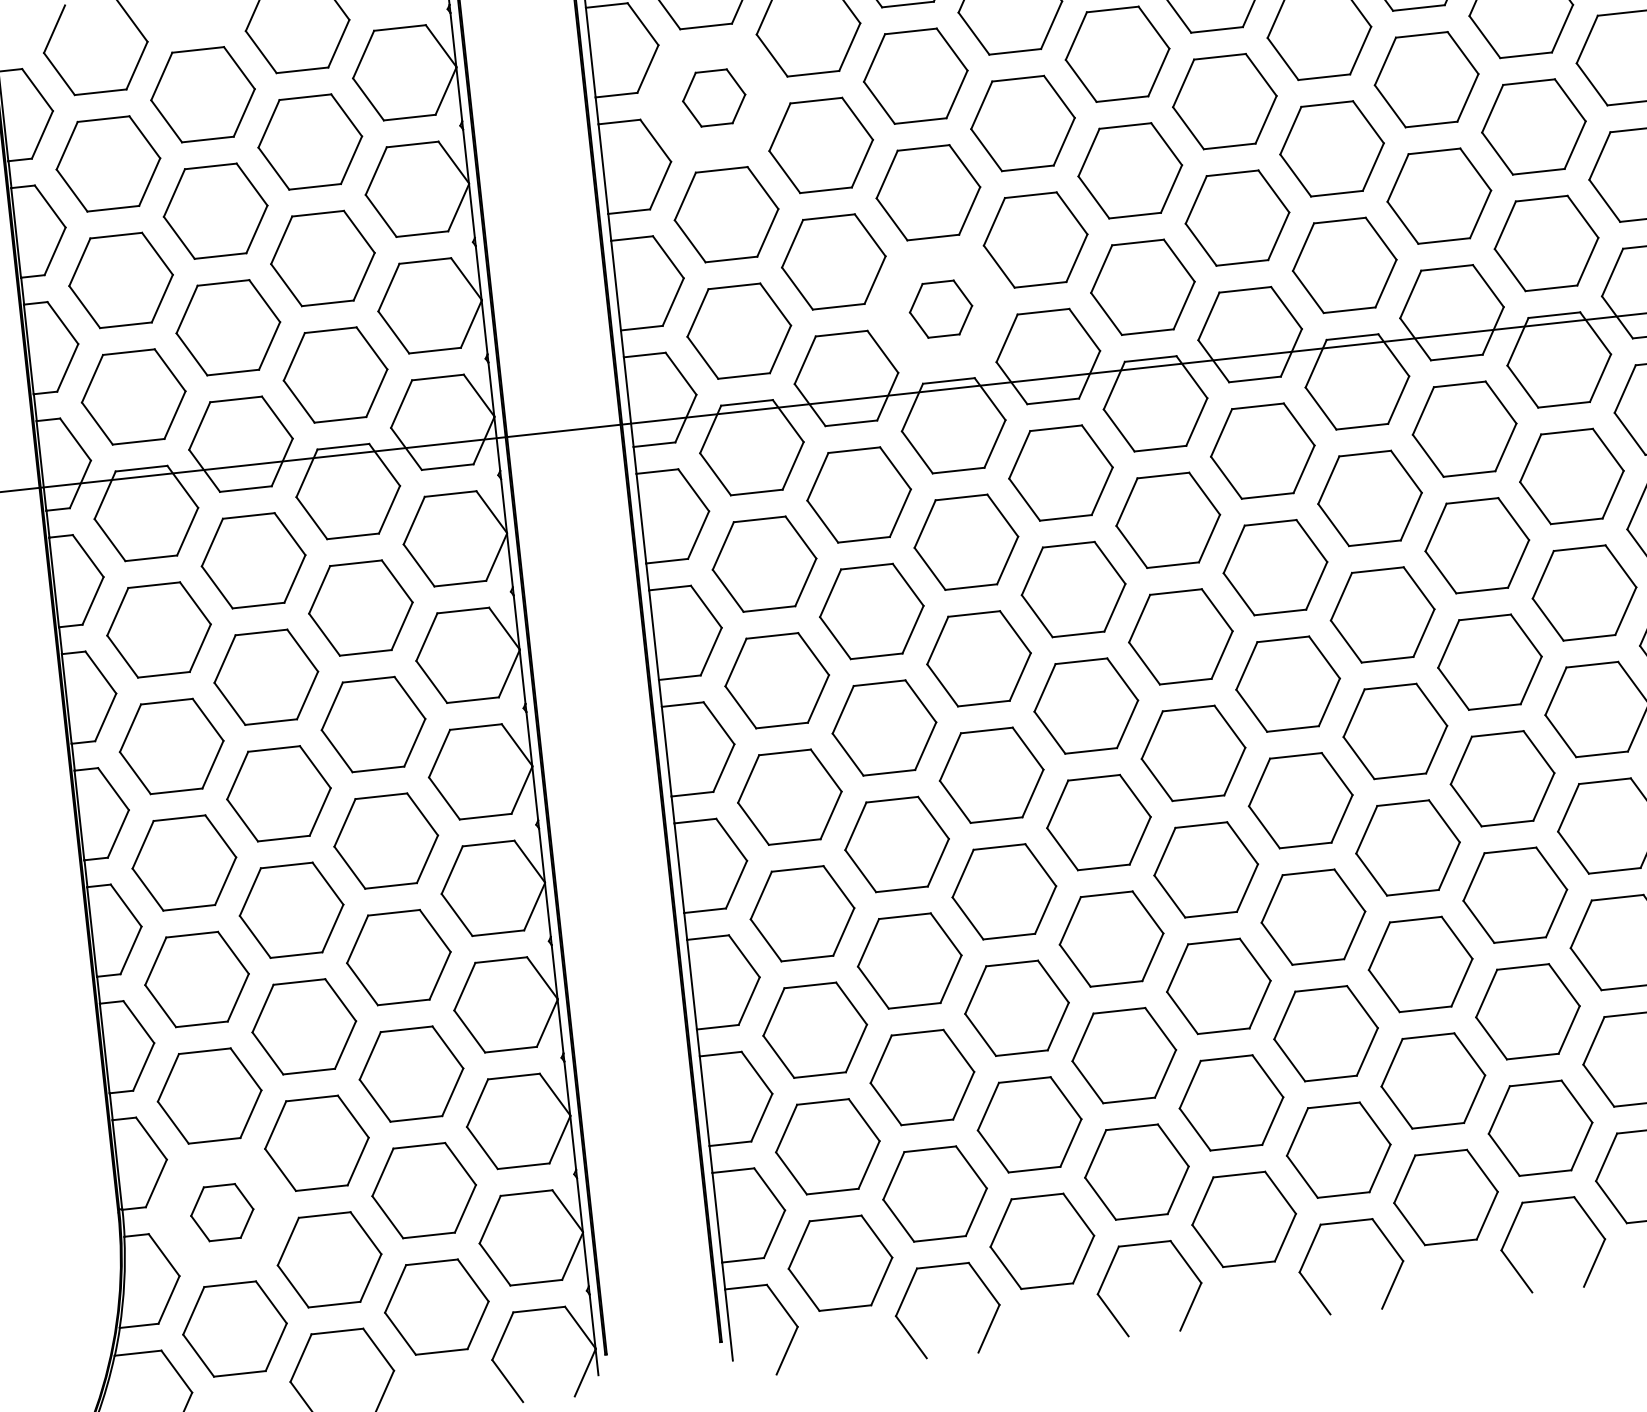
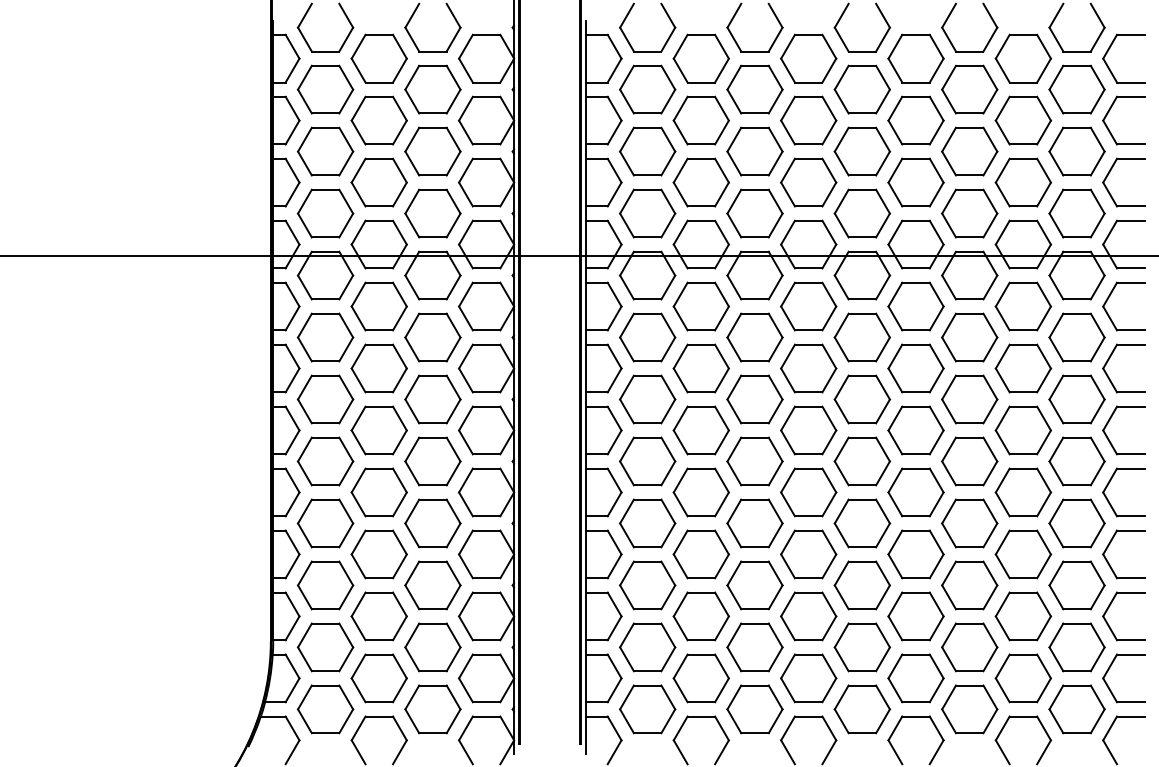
part: (713, 97) -> (647, 89), size x1.67
part: (940, 309) -> (754, 213), size x1.67
part: (222, 1212) -> (325, 647), size x1.67

